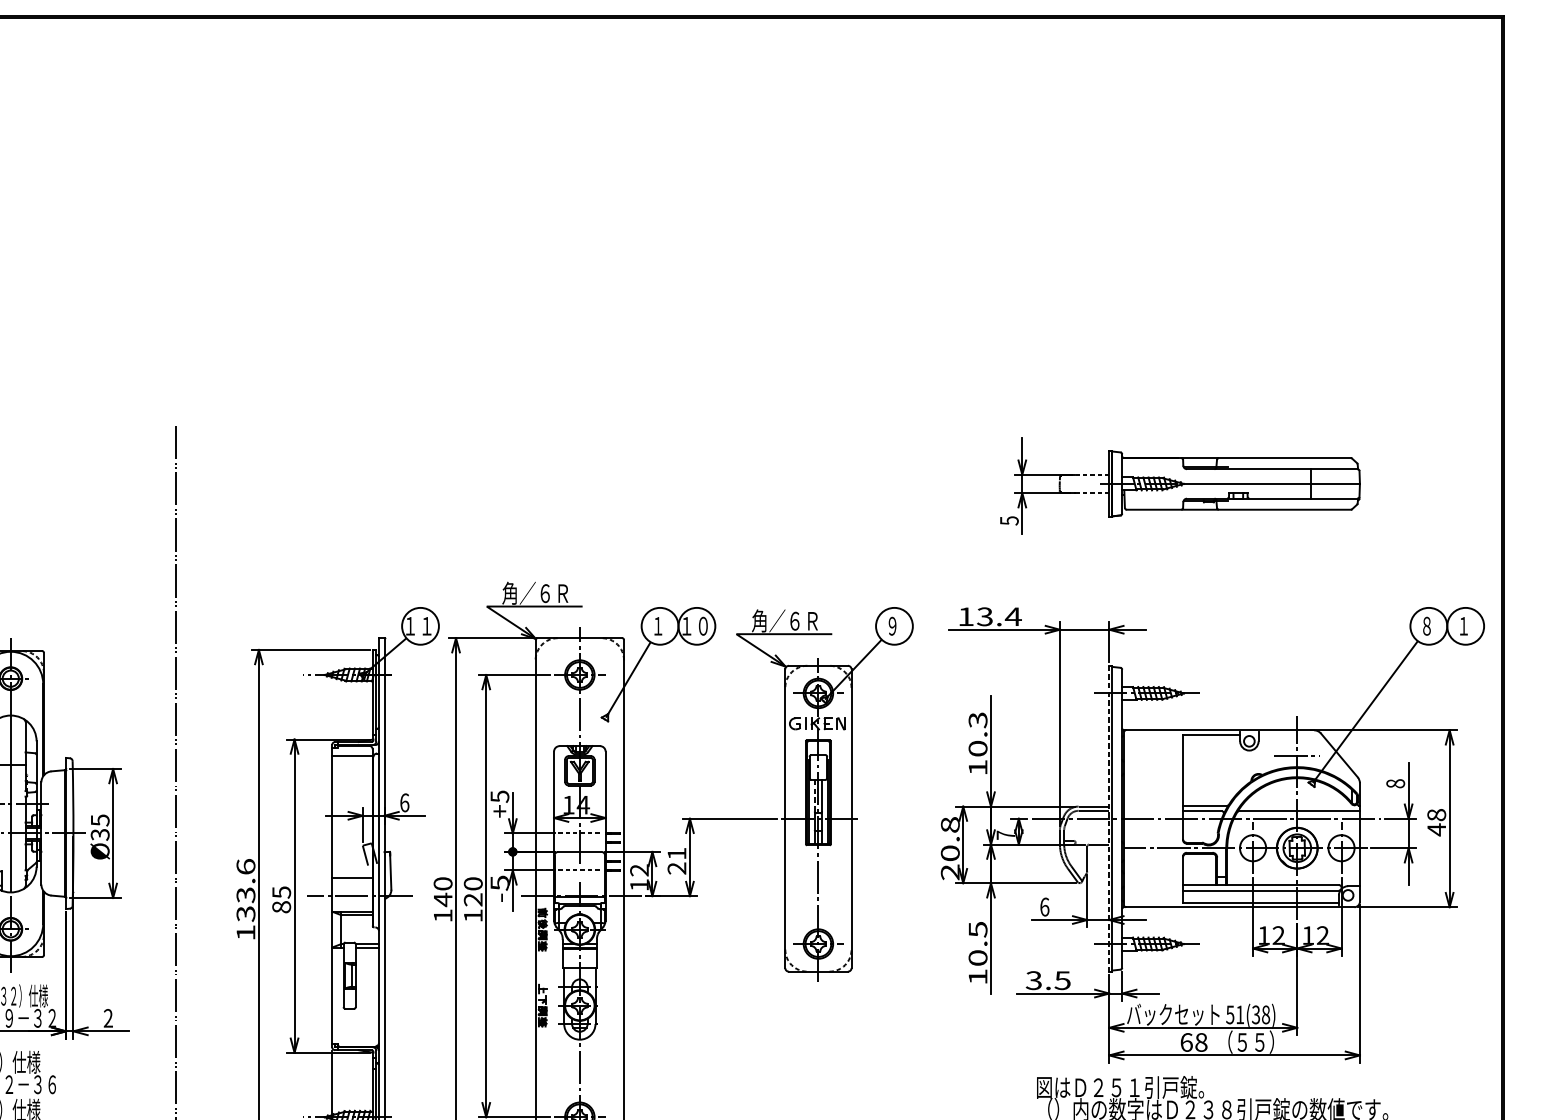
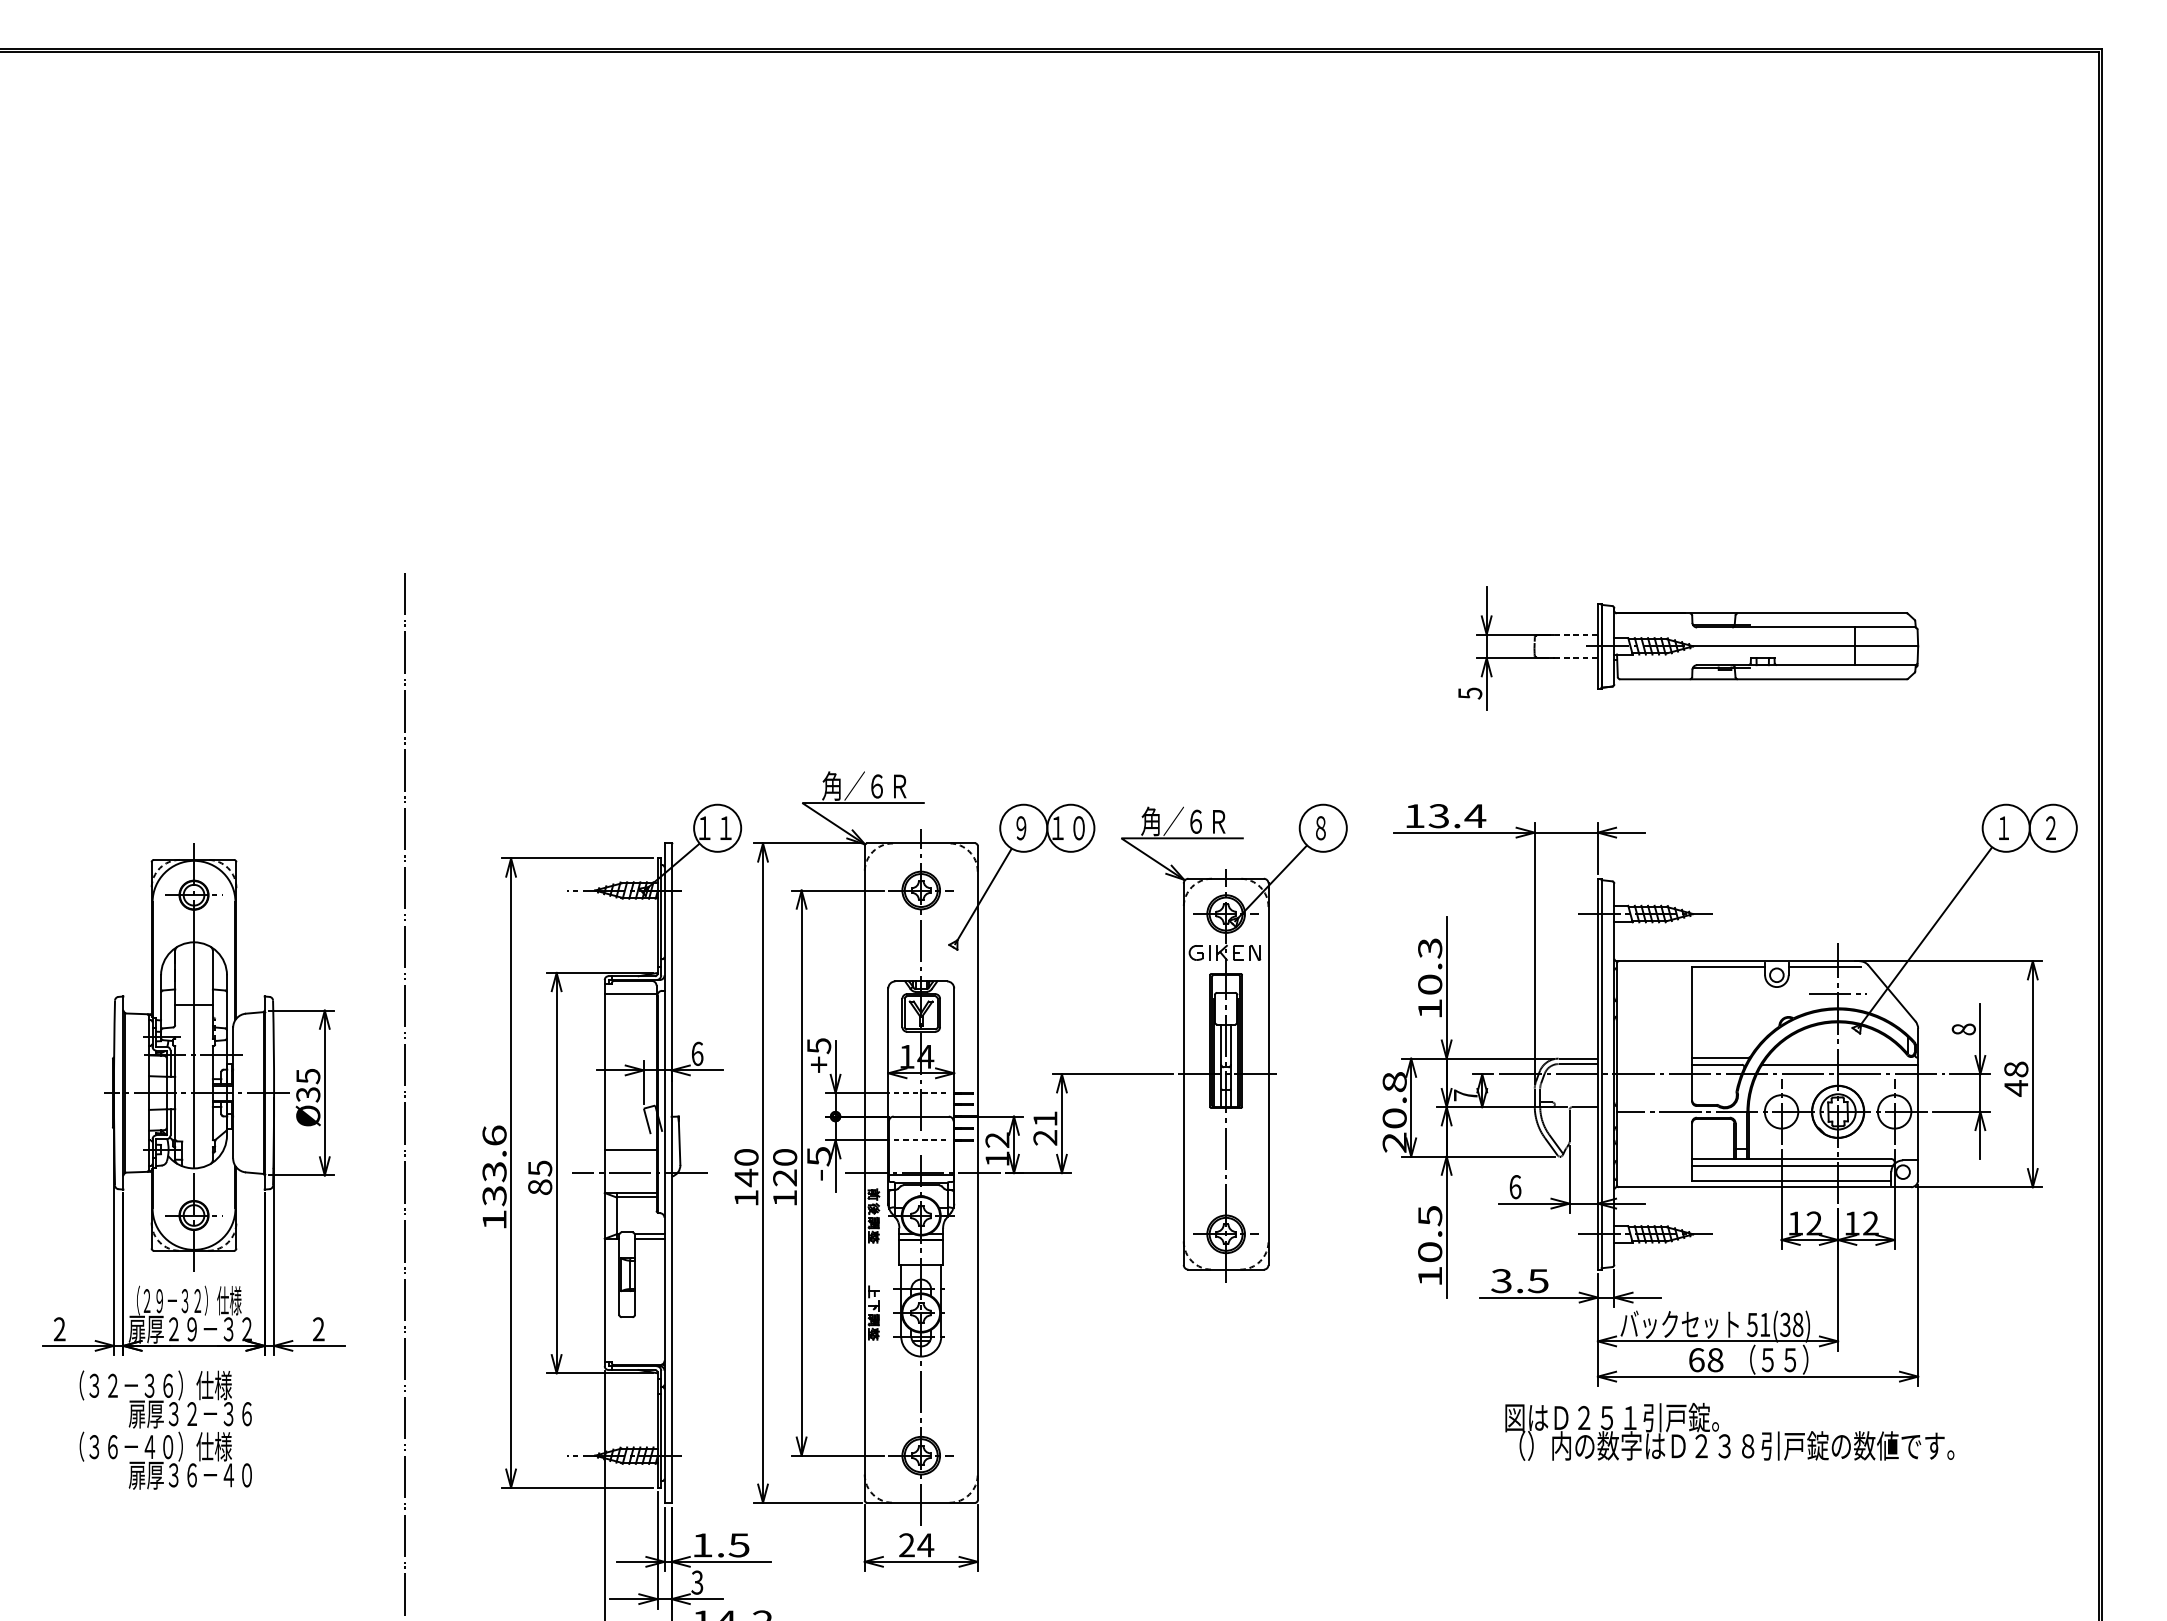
text: (1463, 624) -> (2050, 826), １ -> ２
text: (658, 626) -> (1021, 828), １ -> ９
text: (892, 626) -> (1320, 828), ９ -> ８
text: (1426, 626) -> (2003, 828), ８ -> １
line: (1286, 735) -> (1824, 967), added
line: (814, 796) -> (1221, 1045), dashed -> solid
line: (1109, 818) -> (1597, 1074), dashed -> solid

